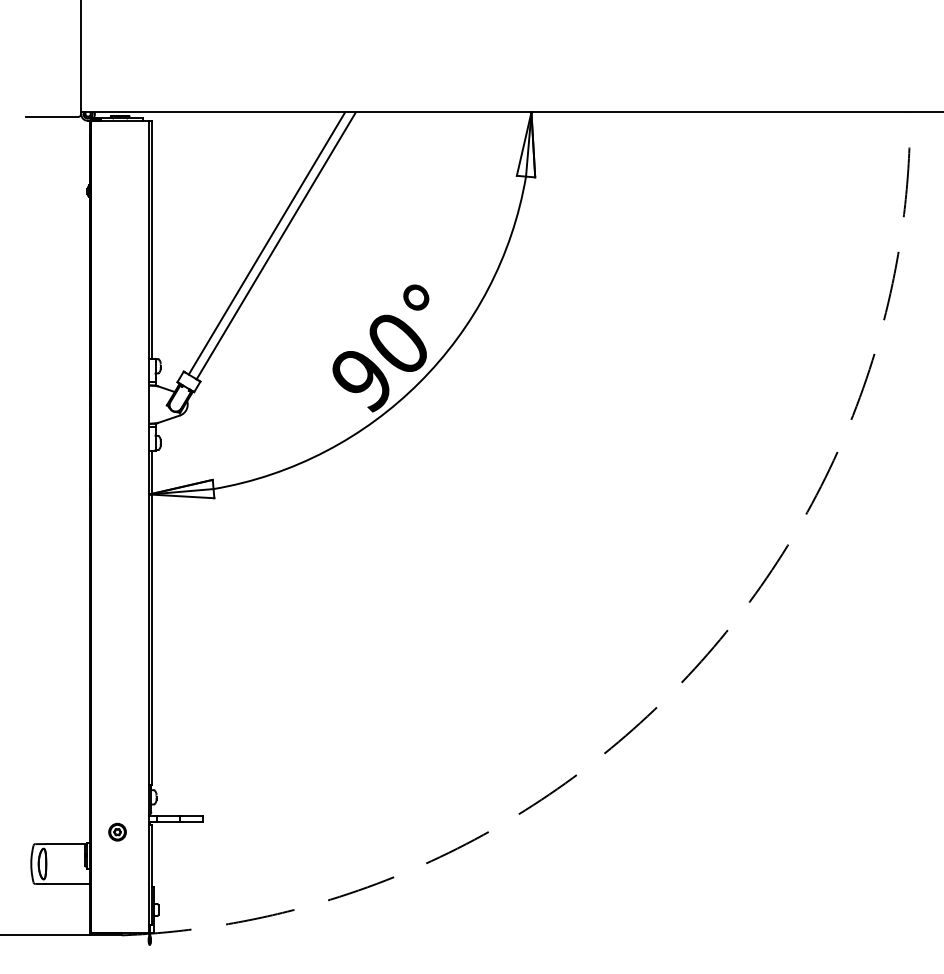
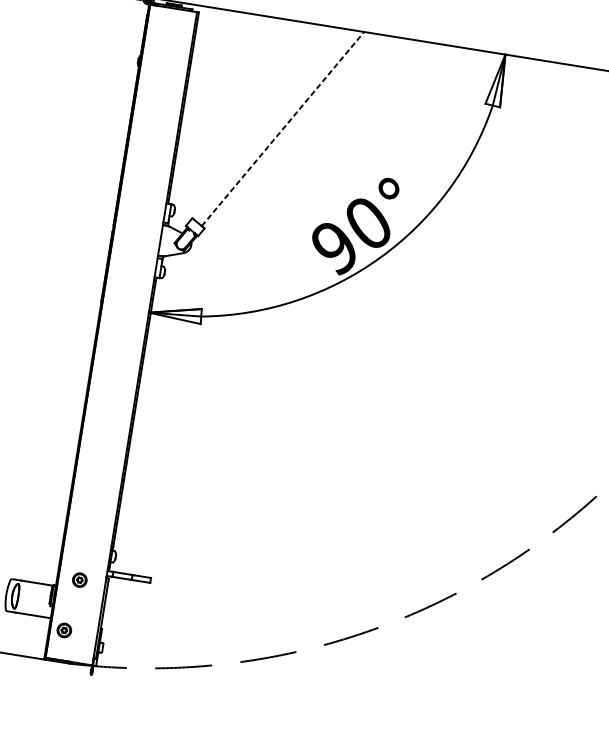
line: (266, 243) -> (275, 125), removed
line: (276, 245) -> (283, 128), solid -> dashed
part: (108, 895) -> (64, 629), added

